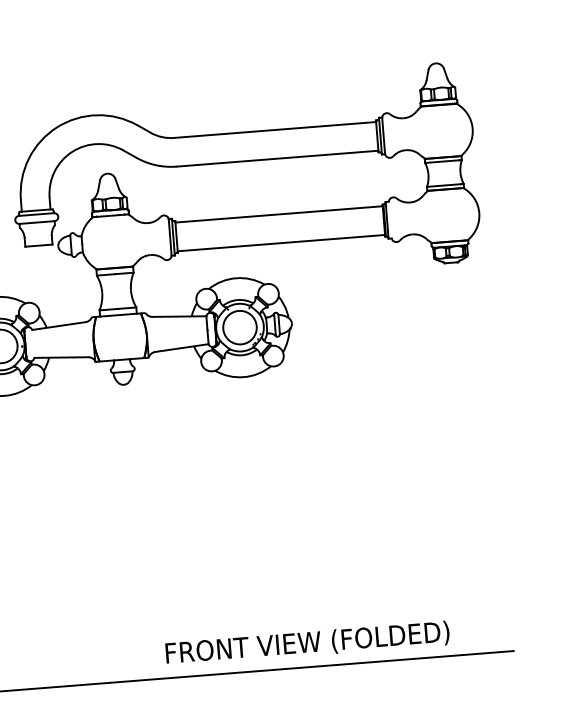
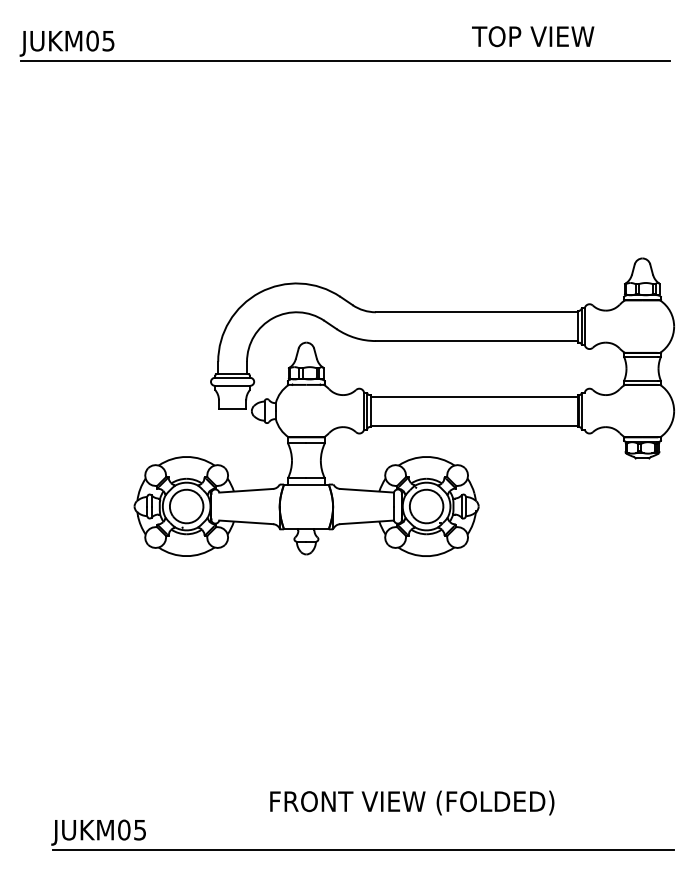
text: (307, 643) -> (412, 802), moved

